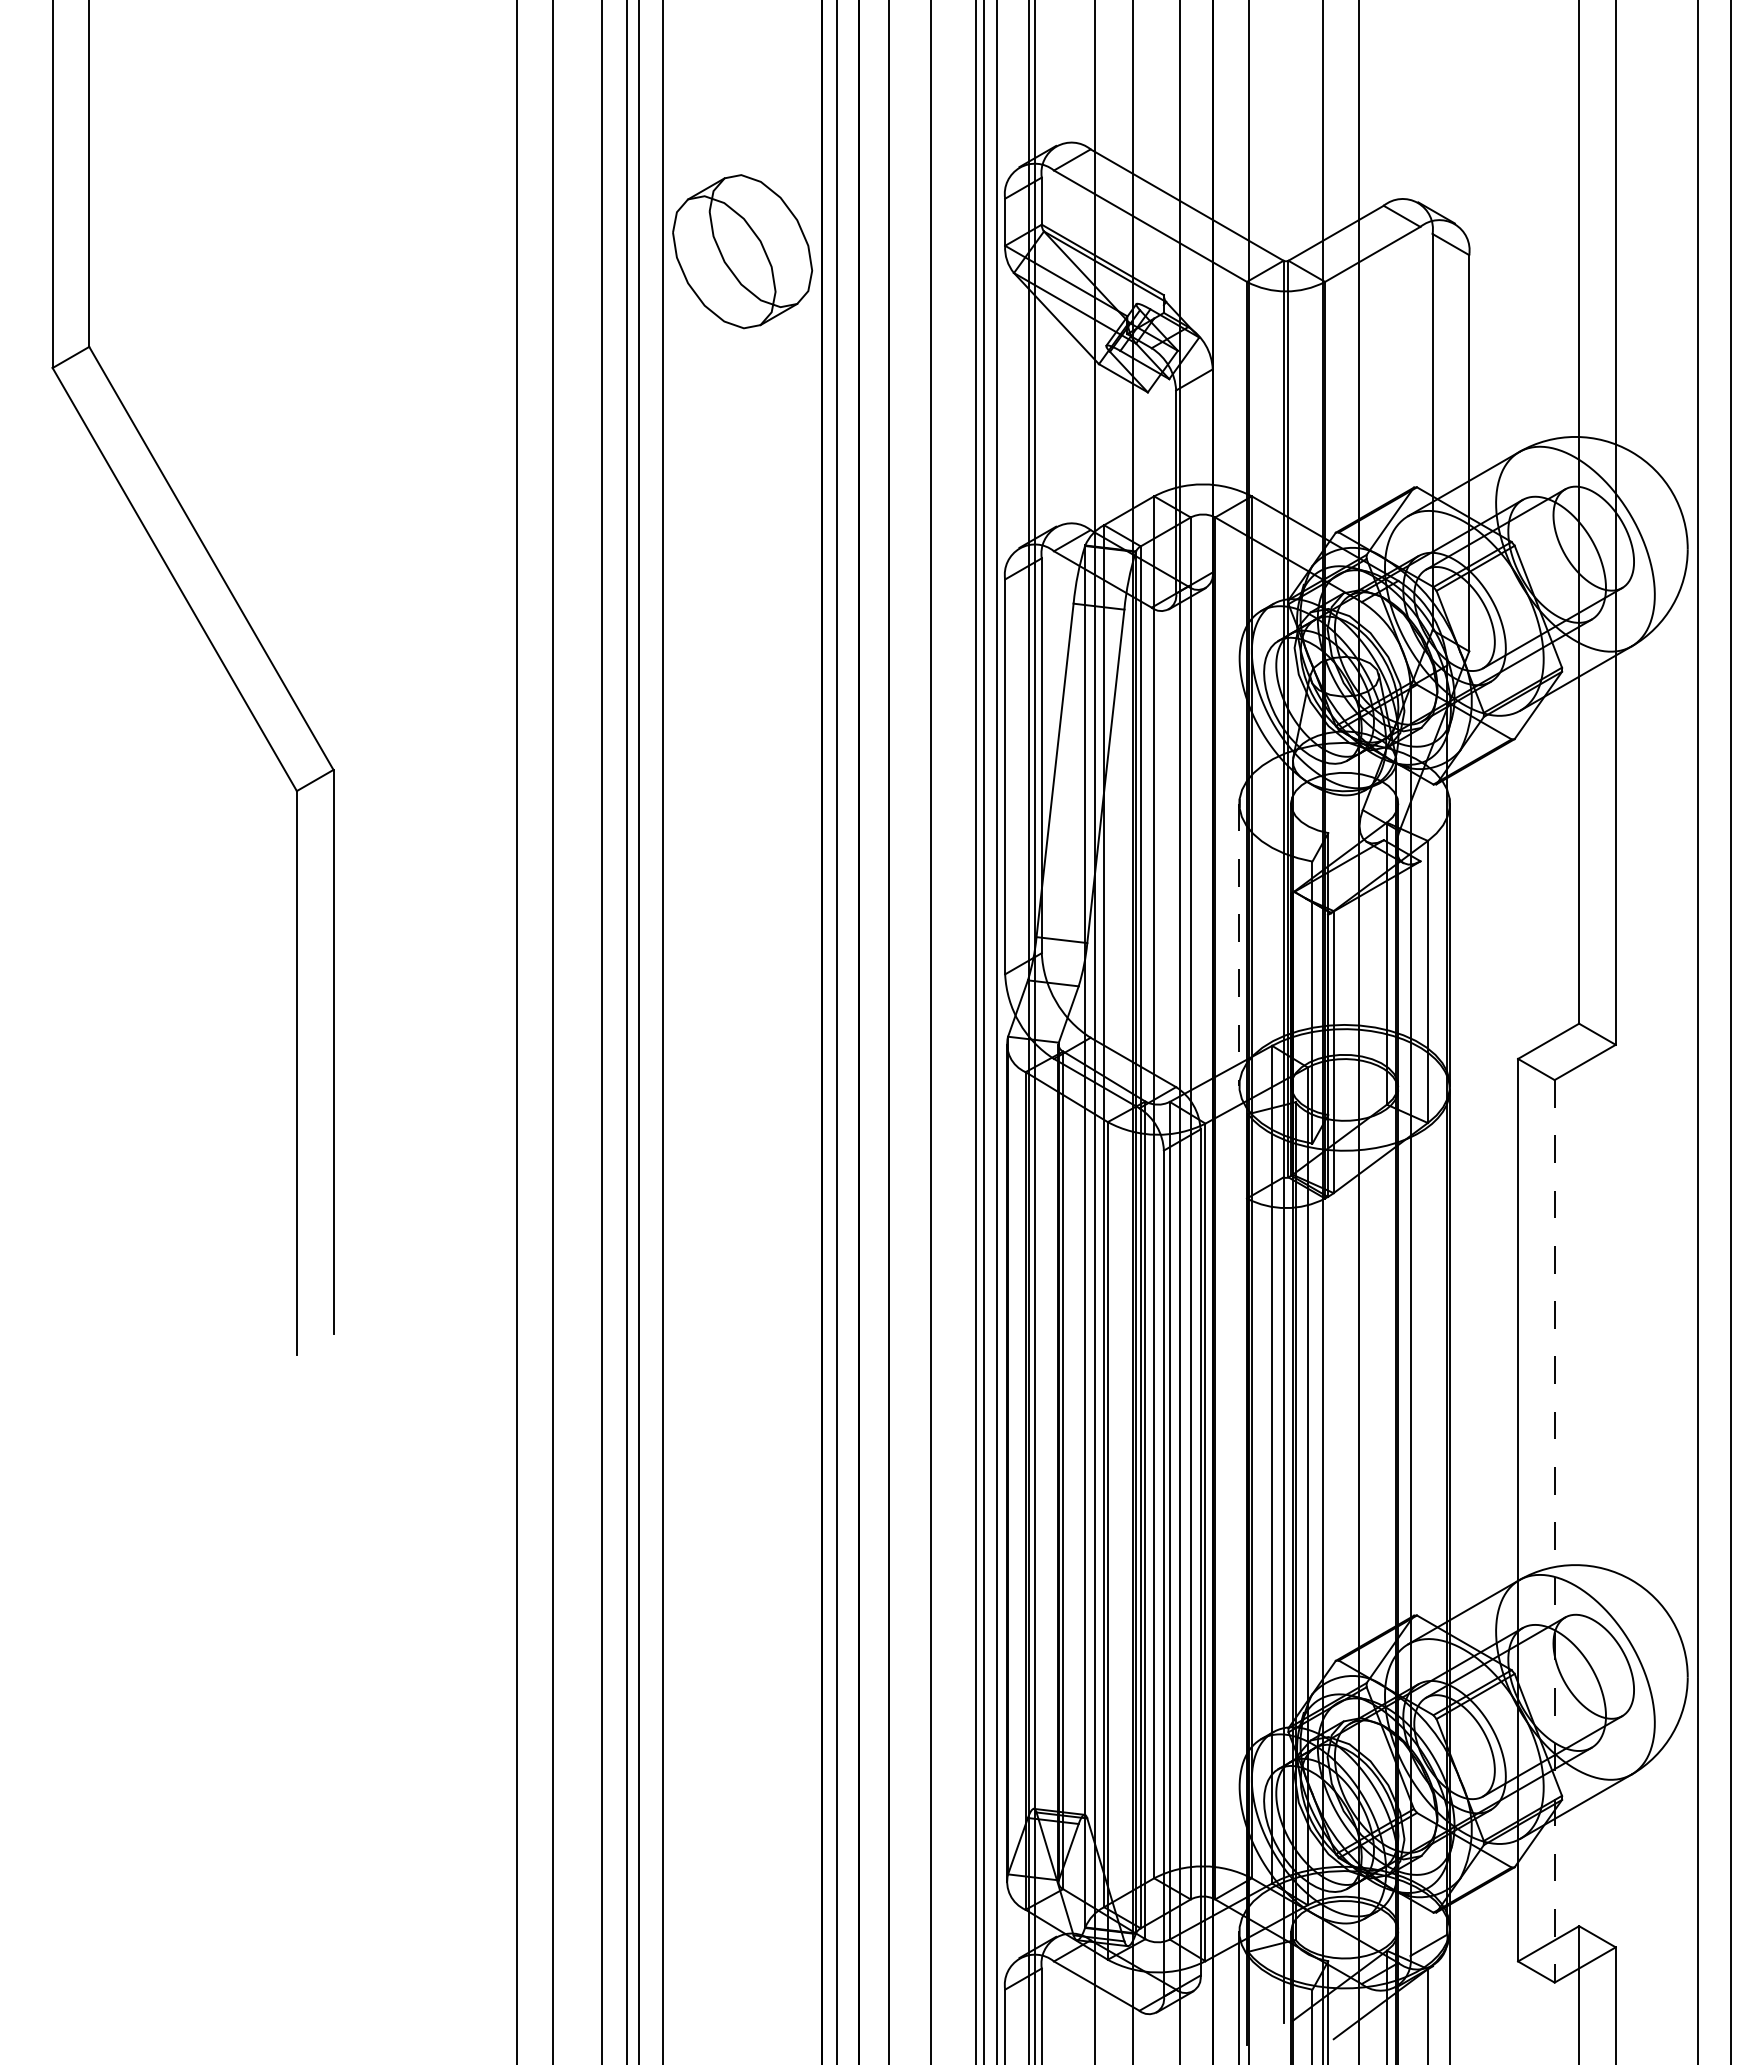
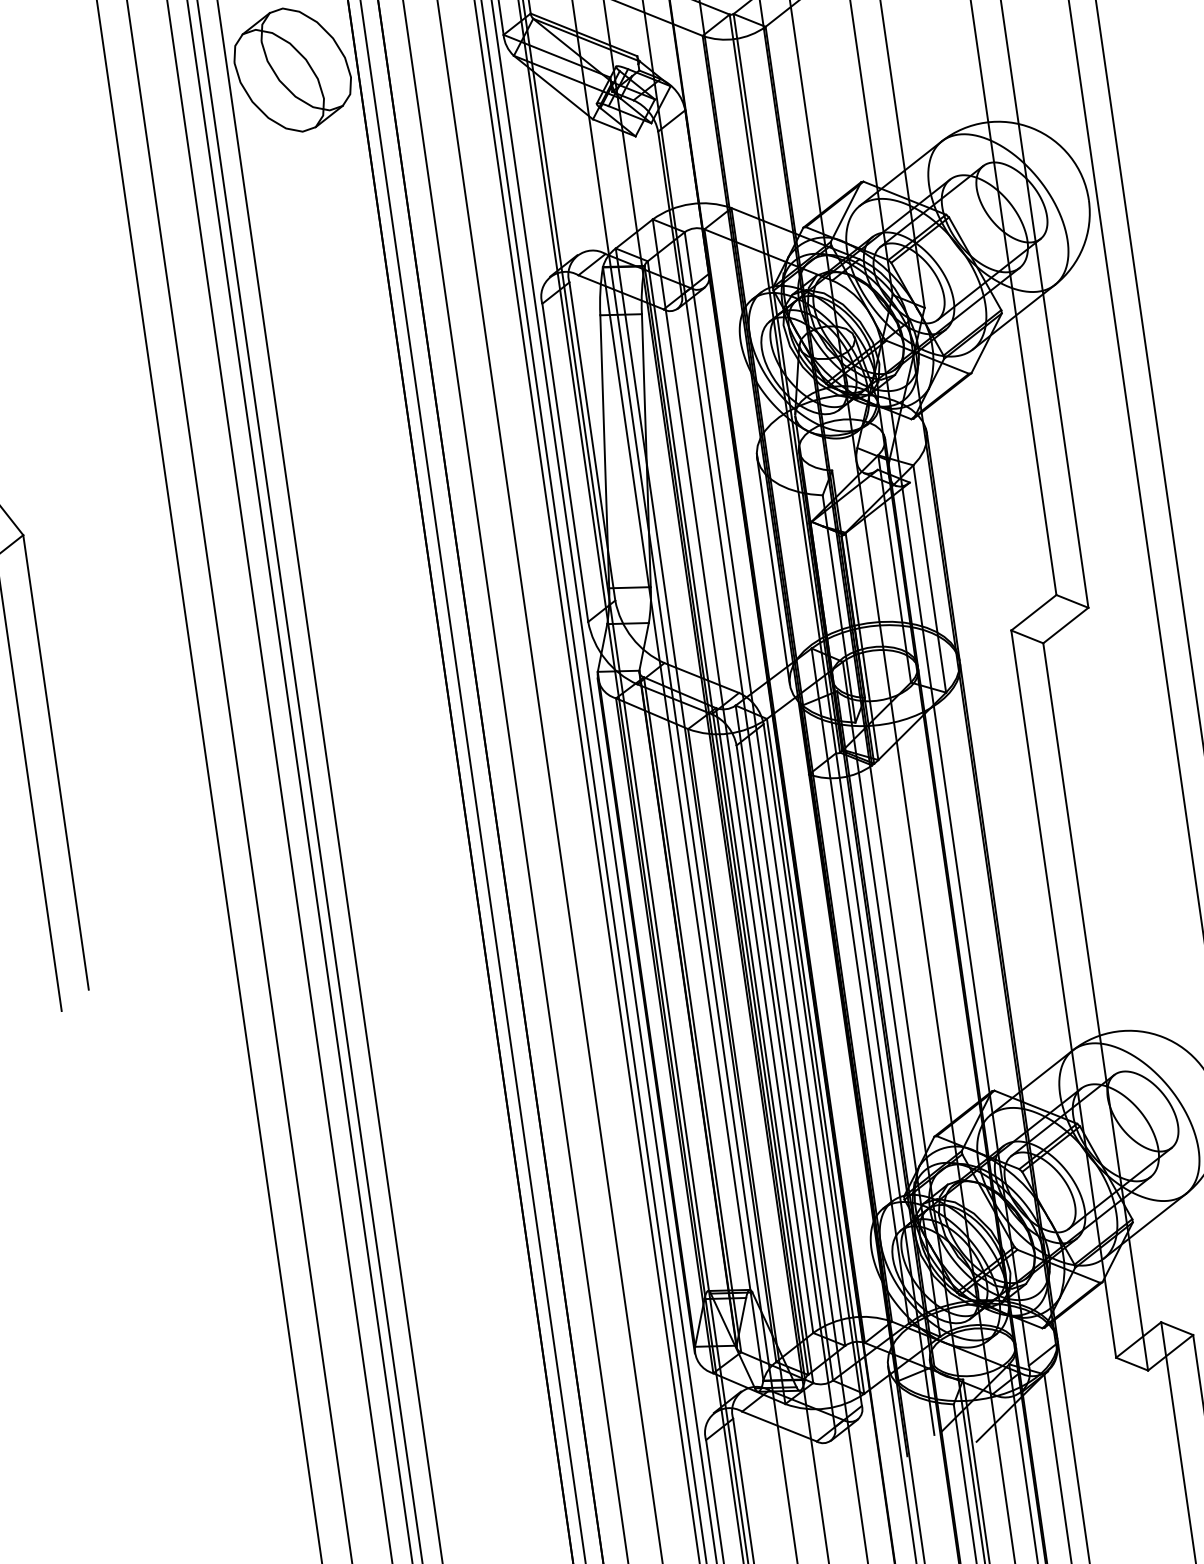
line: (1239, 945) -> (773, 571), dashed -> solid
line: (1554, 1531) -> (1095, 1007), dashed -> solid

